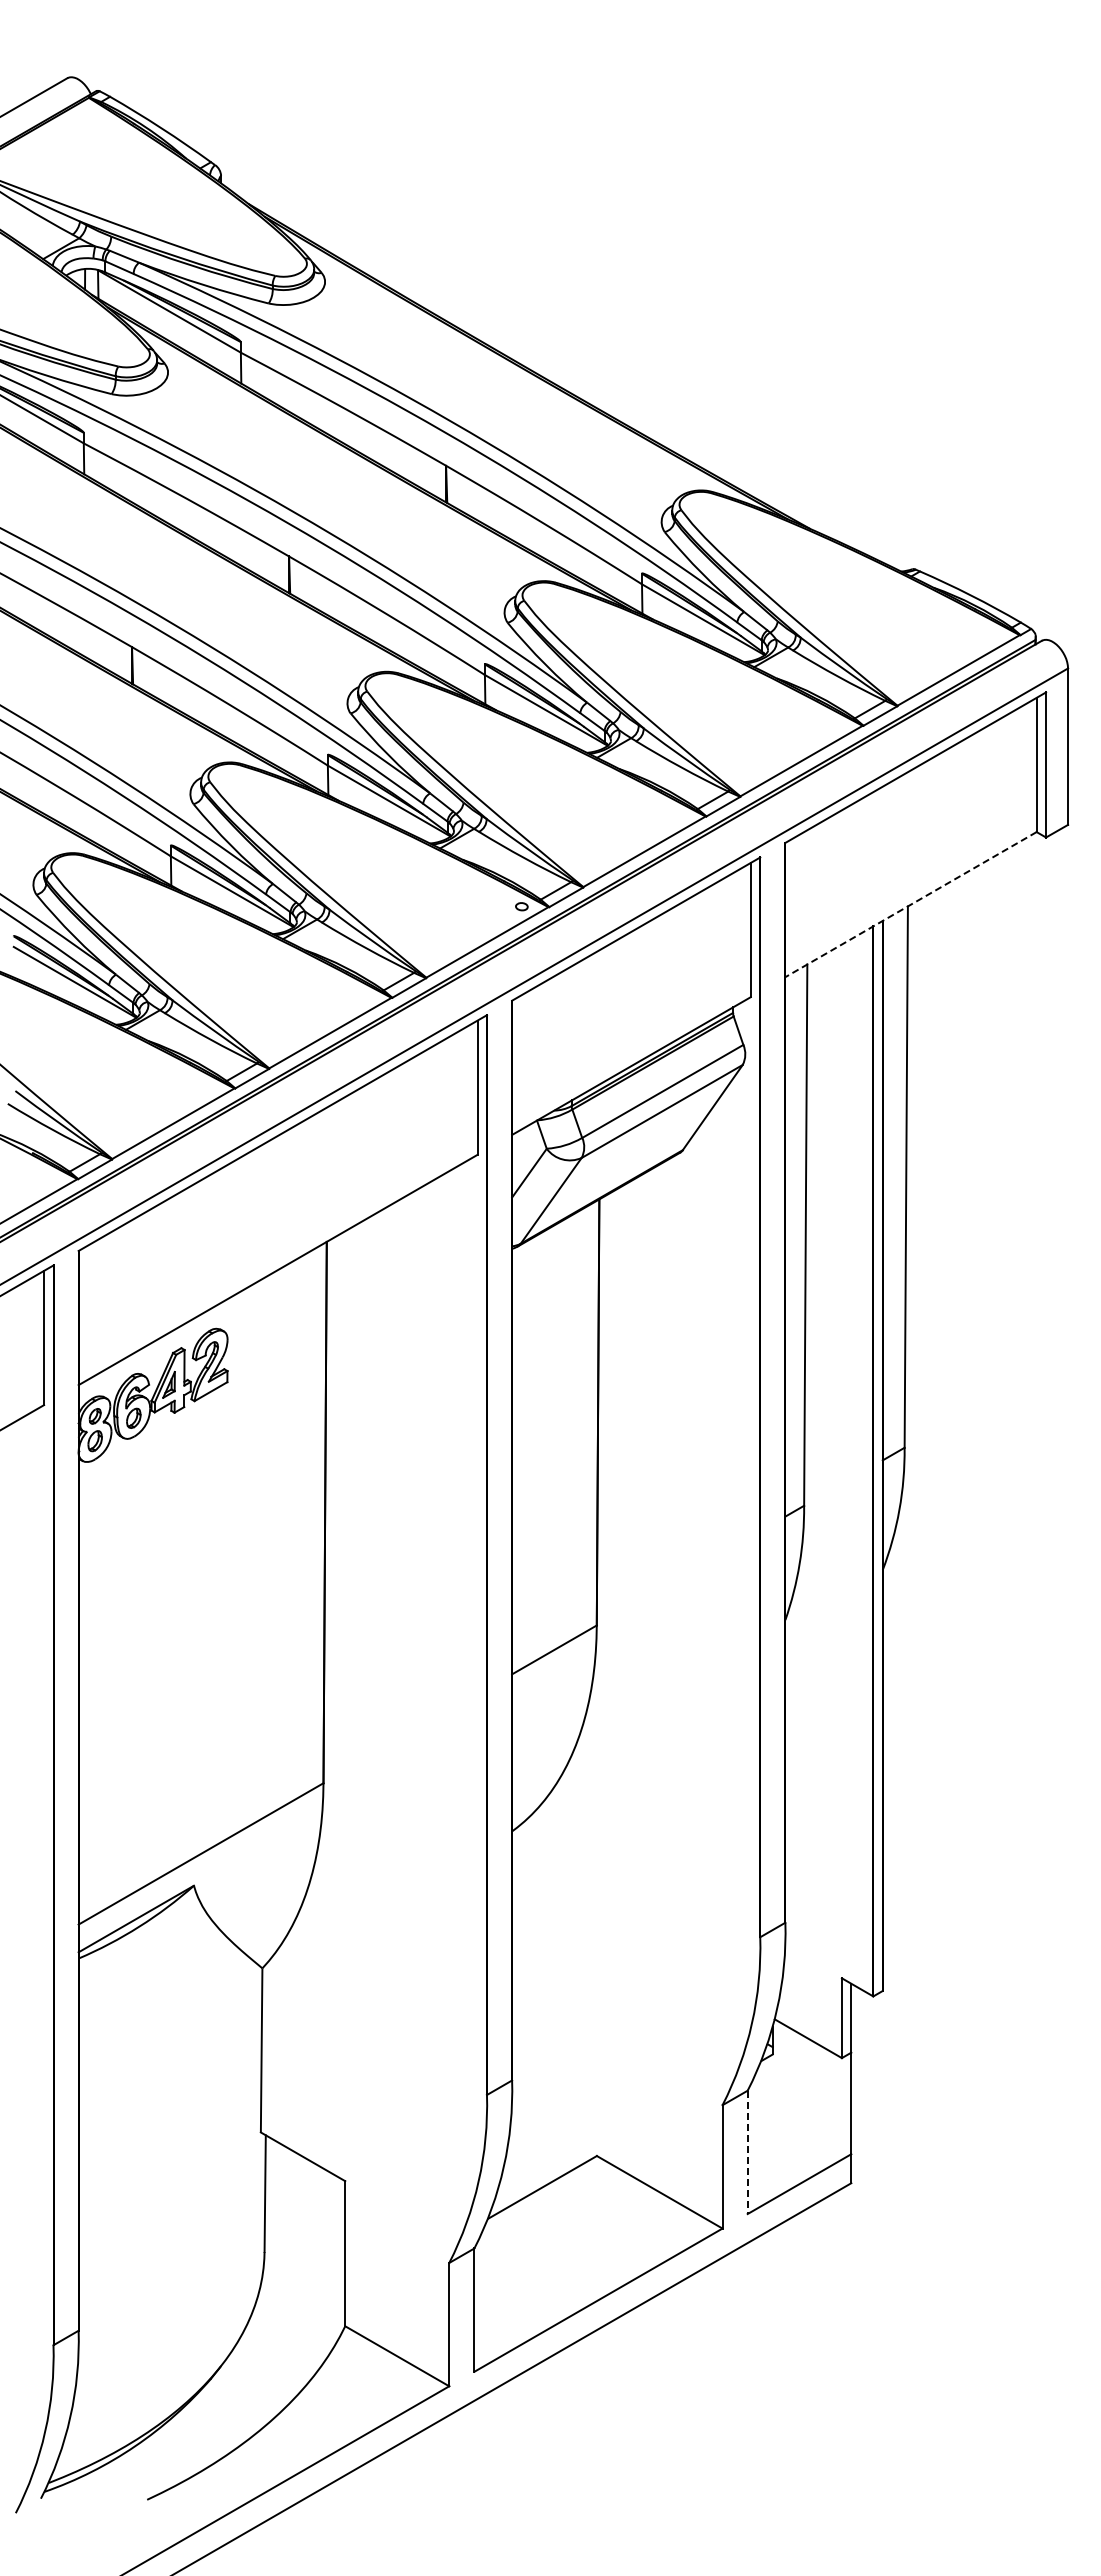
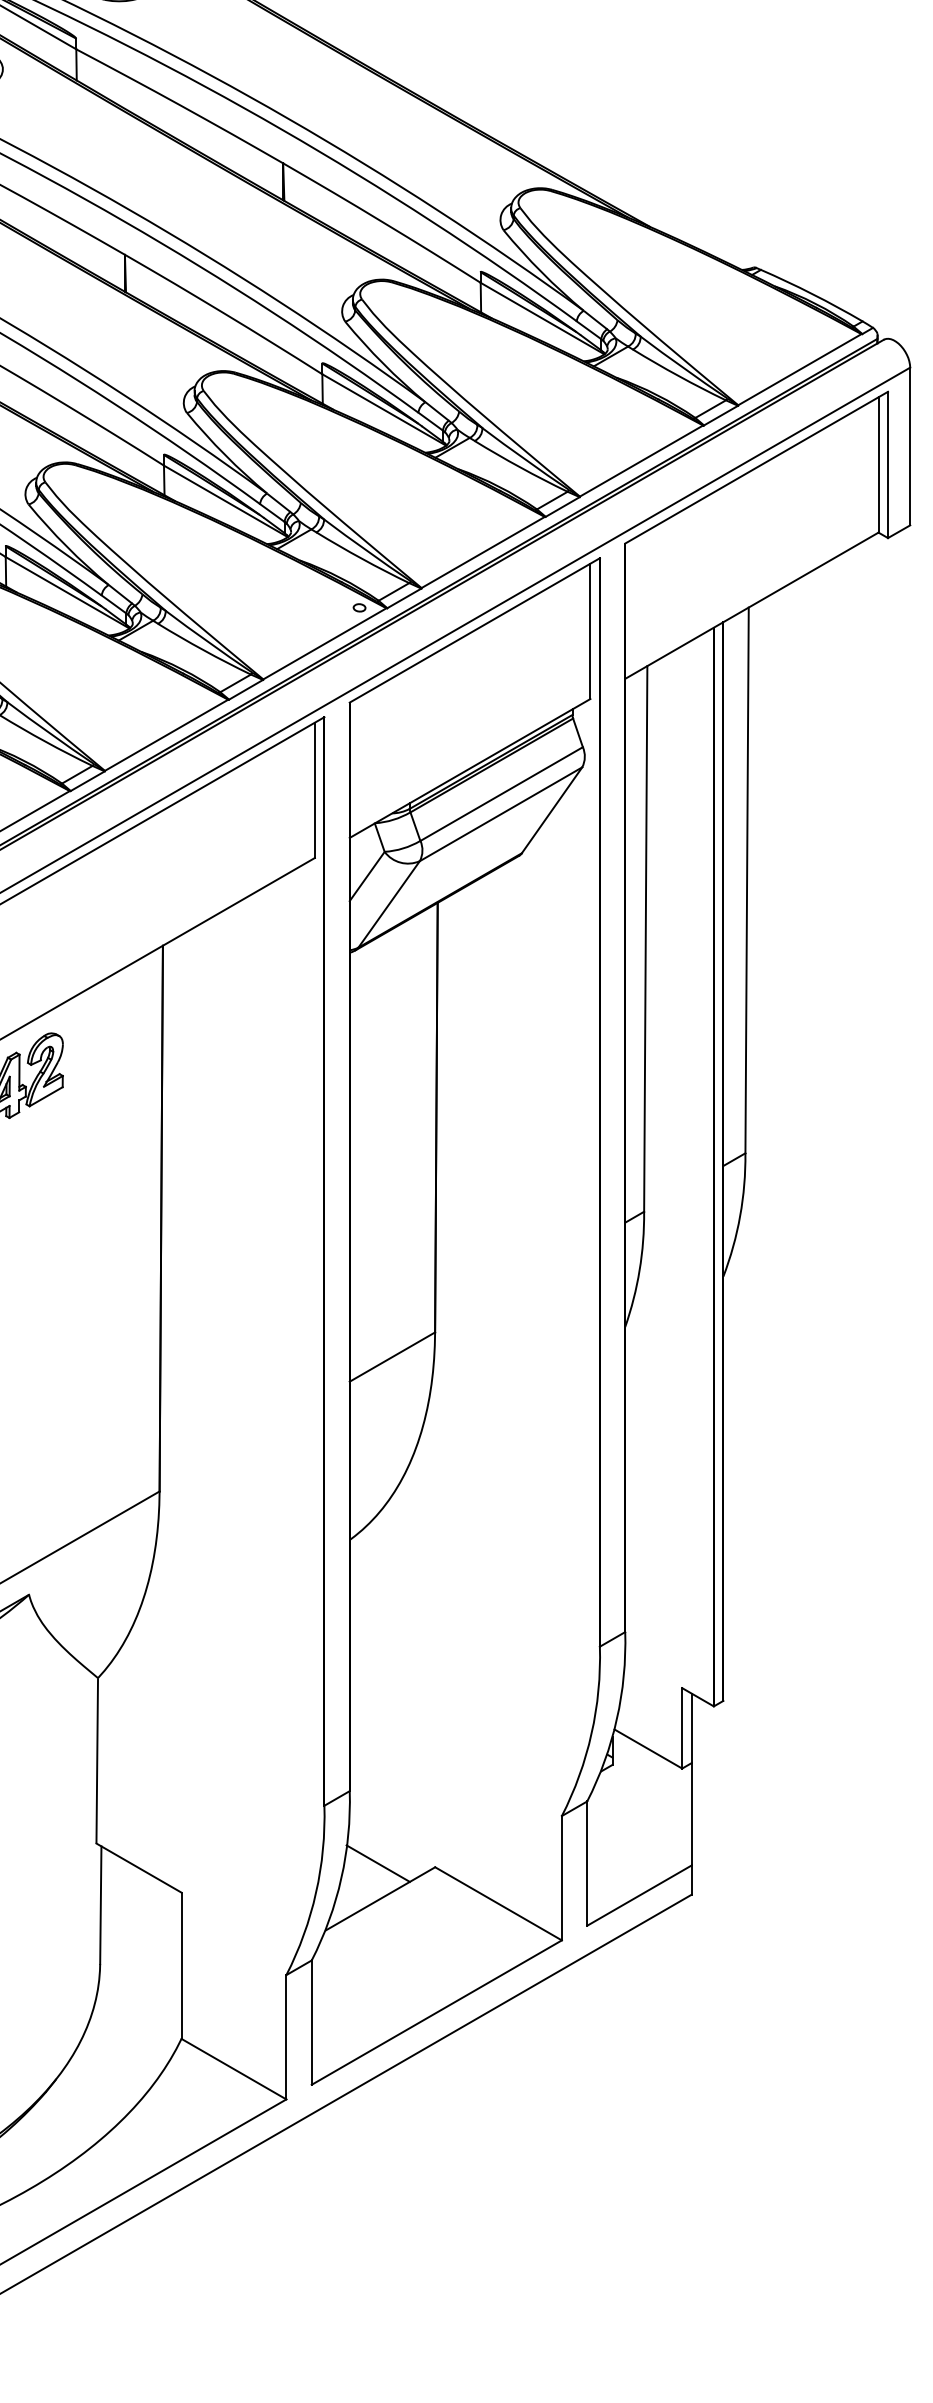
line: (910, 904) -> (751, 605), dashed -> solid
line: (540, 2152) -> (378, 1863), added
line: (747, 2152) -> (587, 1863), dashed -> solid

